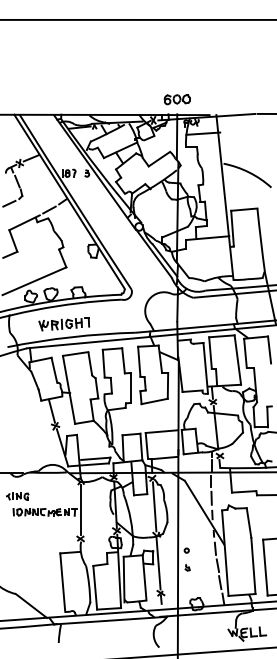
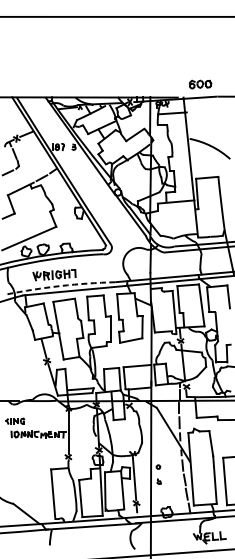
part: (176, 99) -> (199, 84), moved
arc: (71, 337) -> (60, 286), solid -> dashed
line: (154, 506) -> (131, 429), removed

